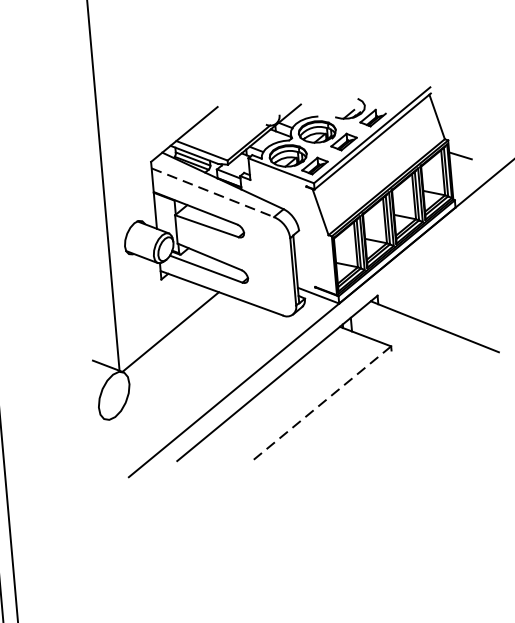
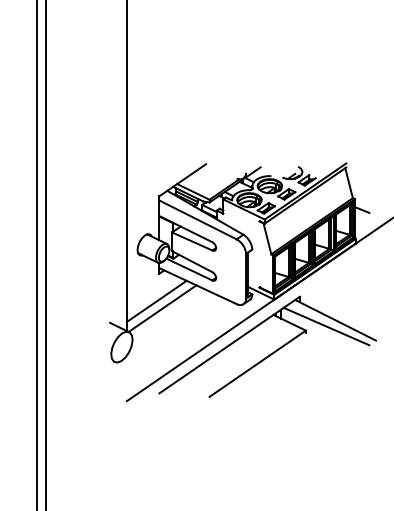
line: (213, 193) -> (198, 220), dashed -> solid
line: (160, 320) -> (156, 300), added
line: (421, 337) -> (326, 326), added
line: (322, 404) -> (257, 364), dashed -> solid

